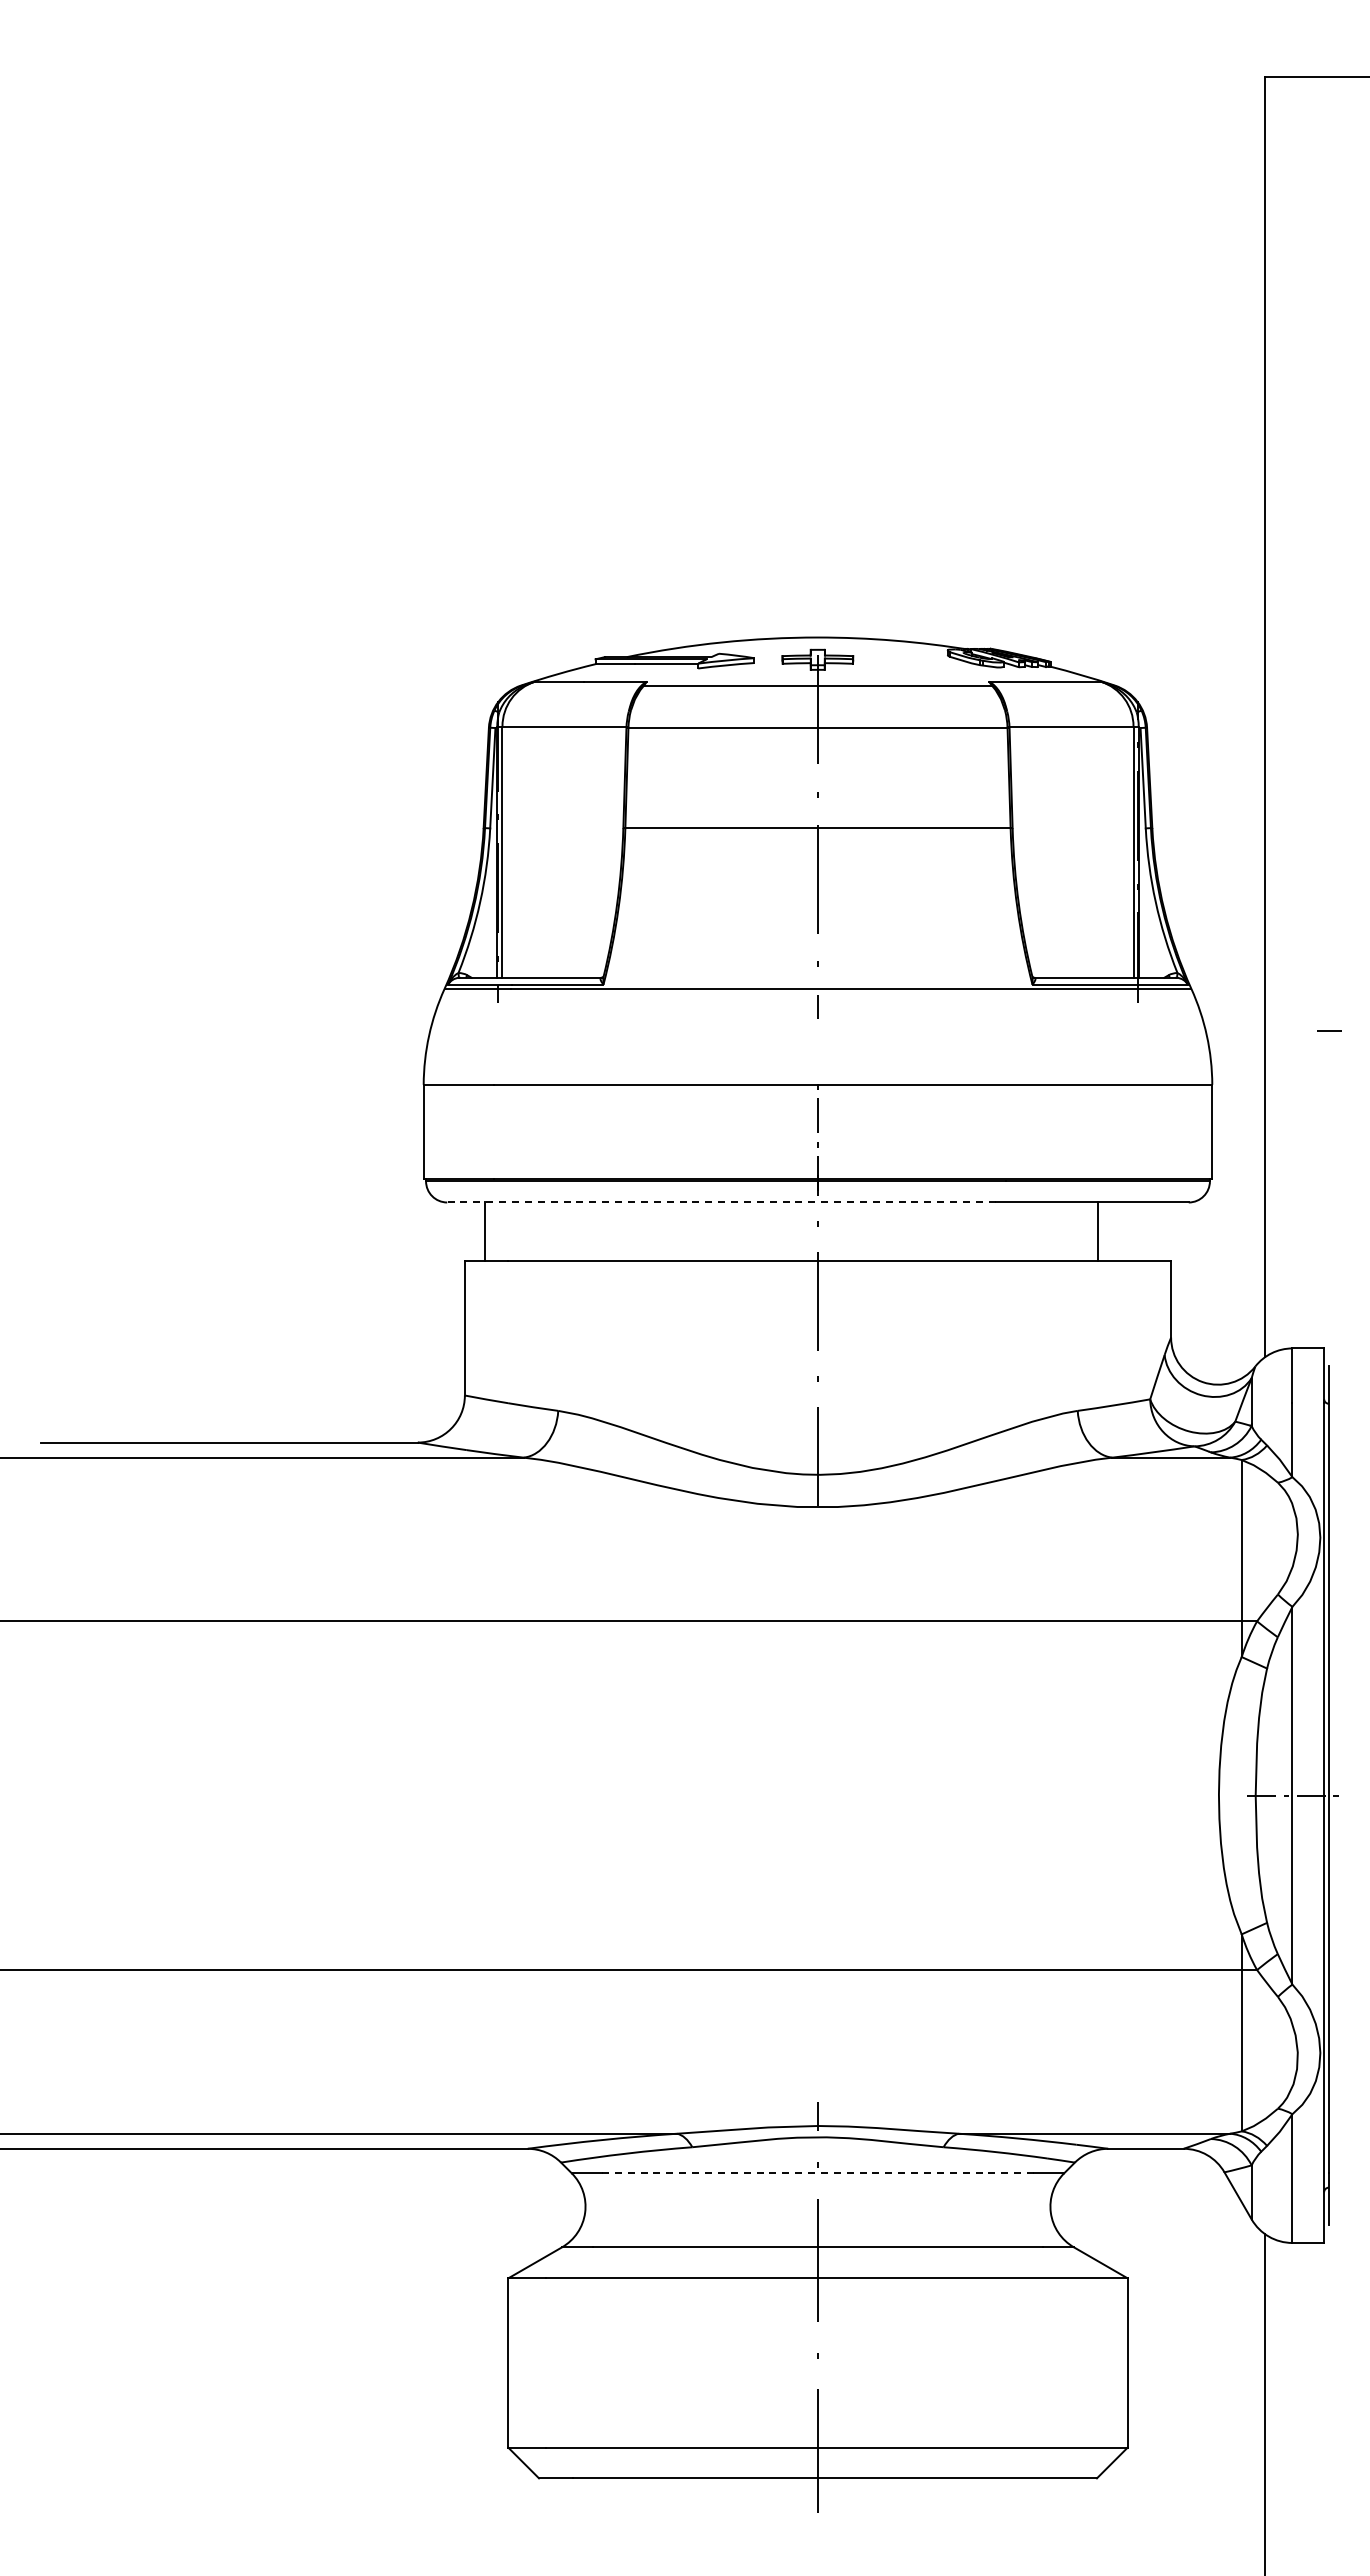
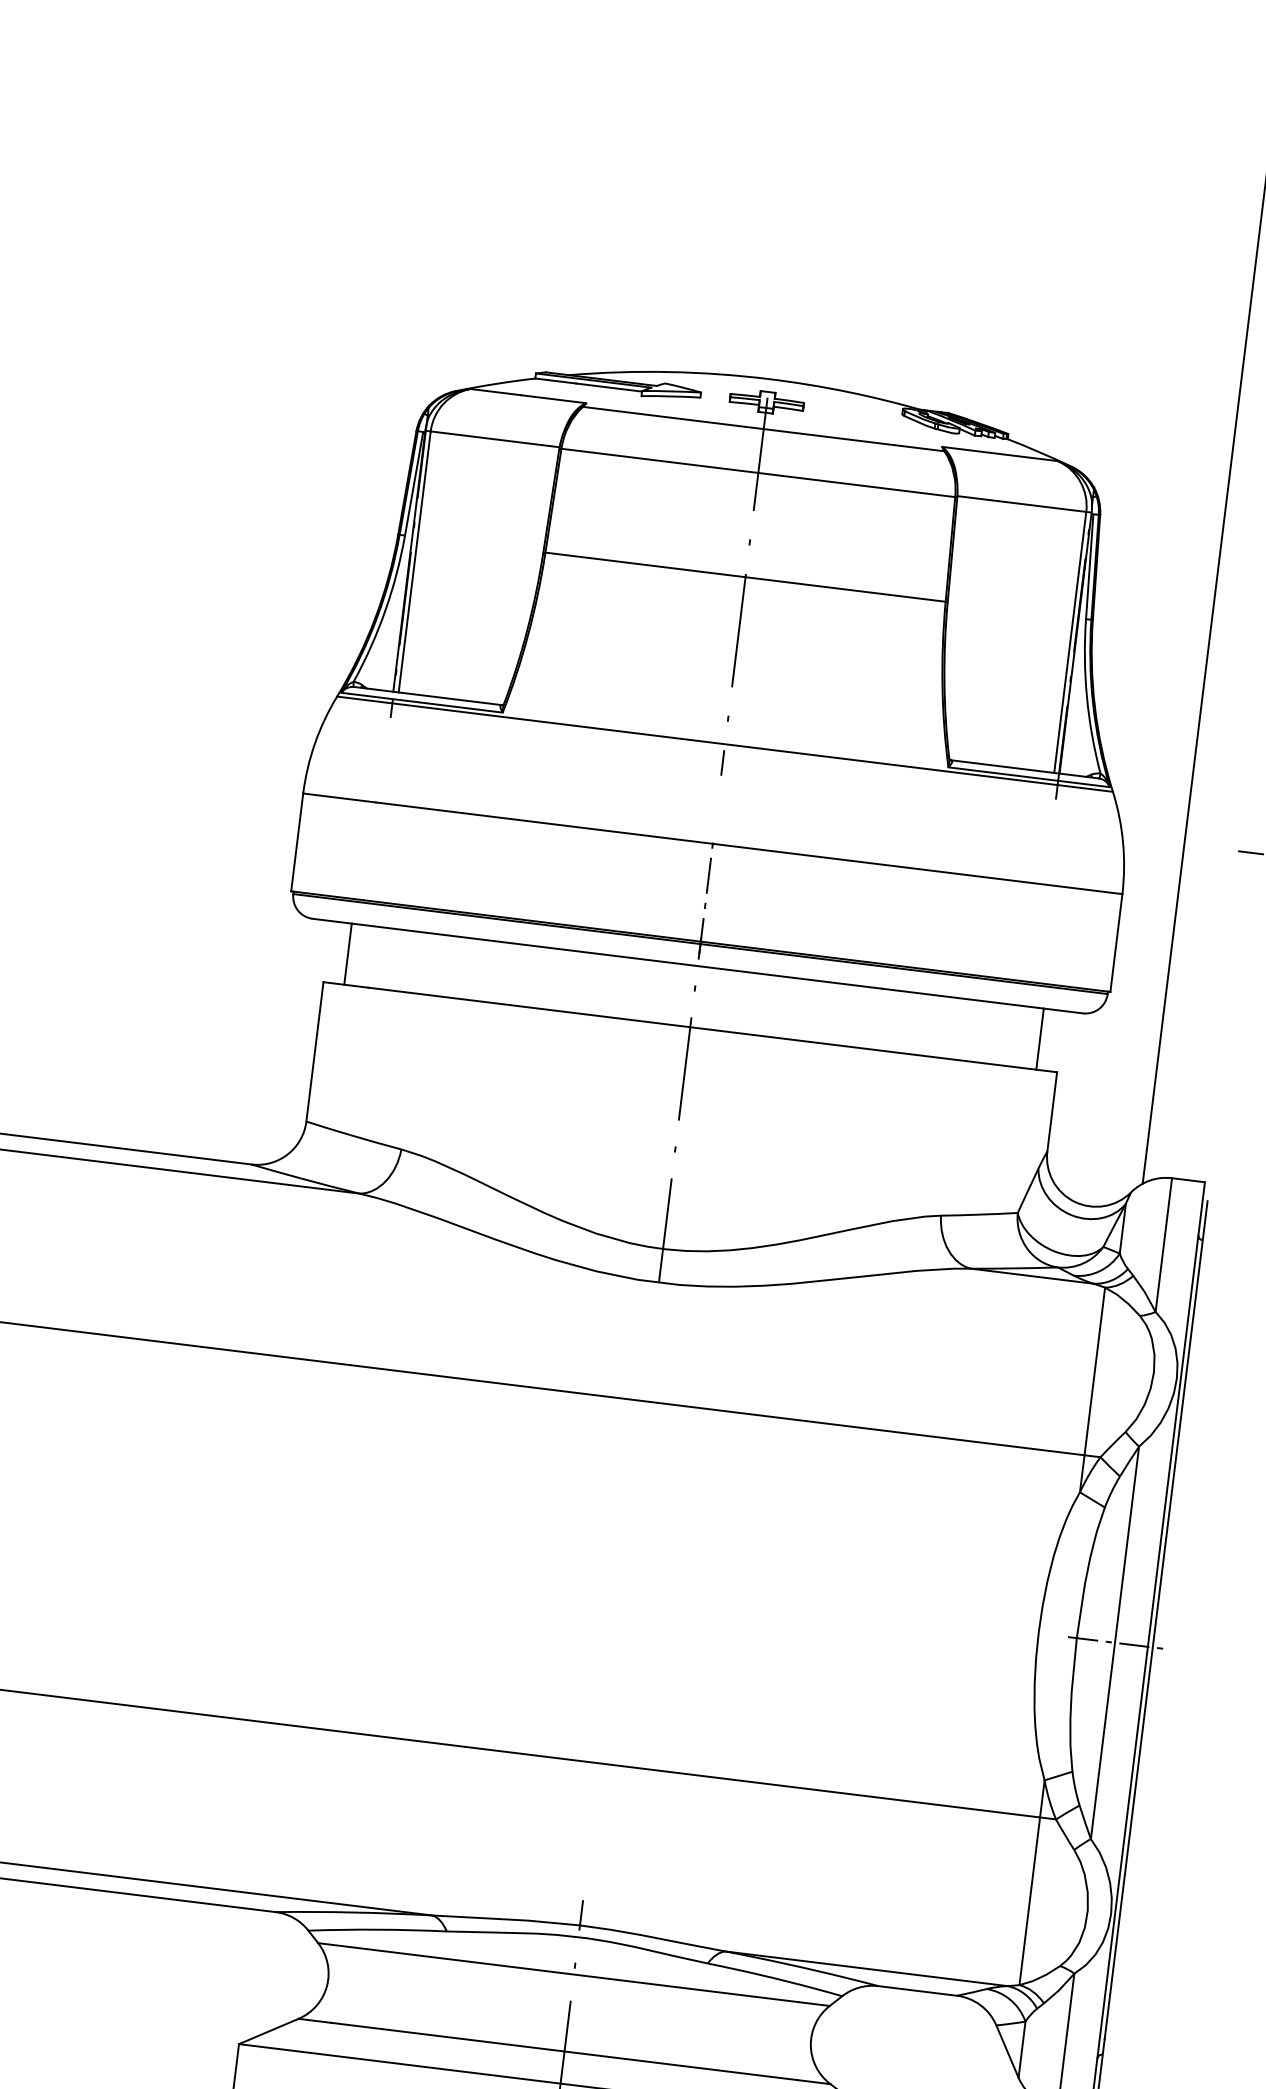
line: (720, 1202) -> (596, 953), dashed -> solid
line: (1098, 1231) -> (1040, 1038), moved
line: (817, 2173) -> (573, 1974), dashed -> solid

